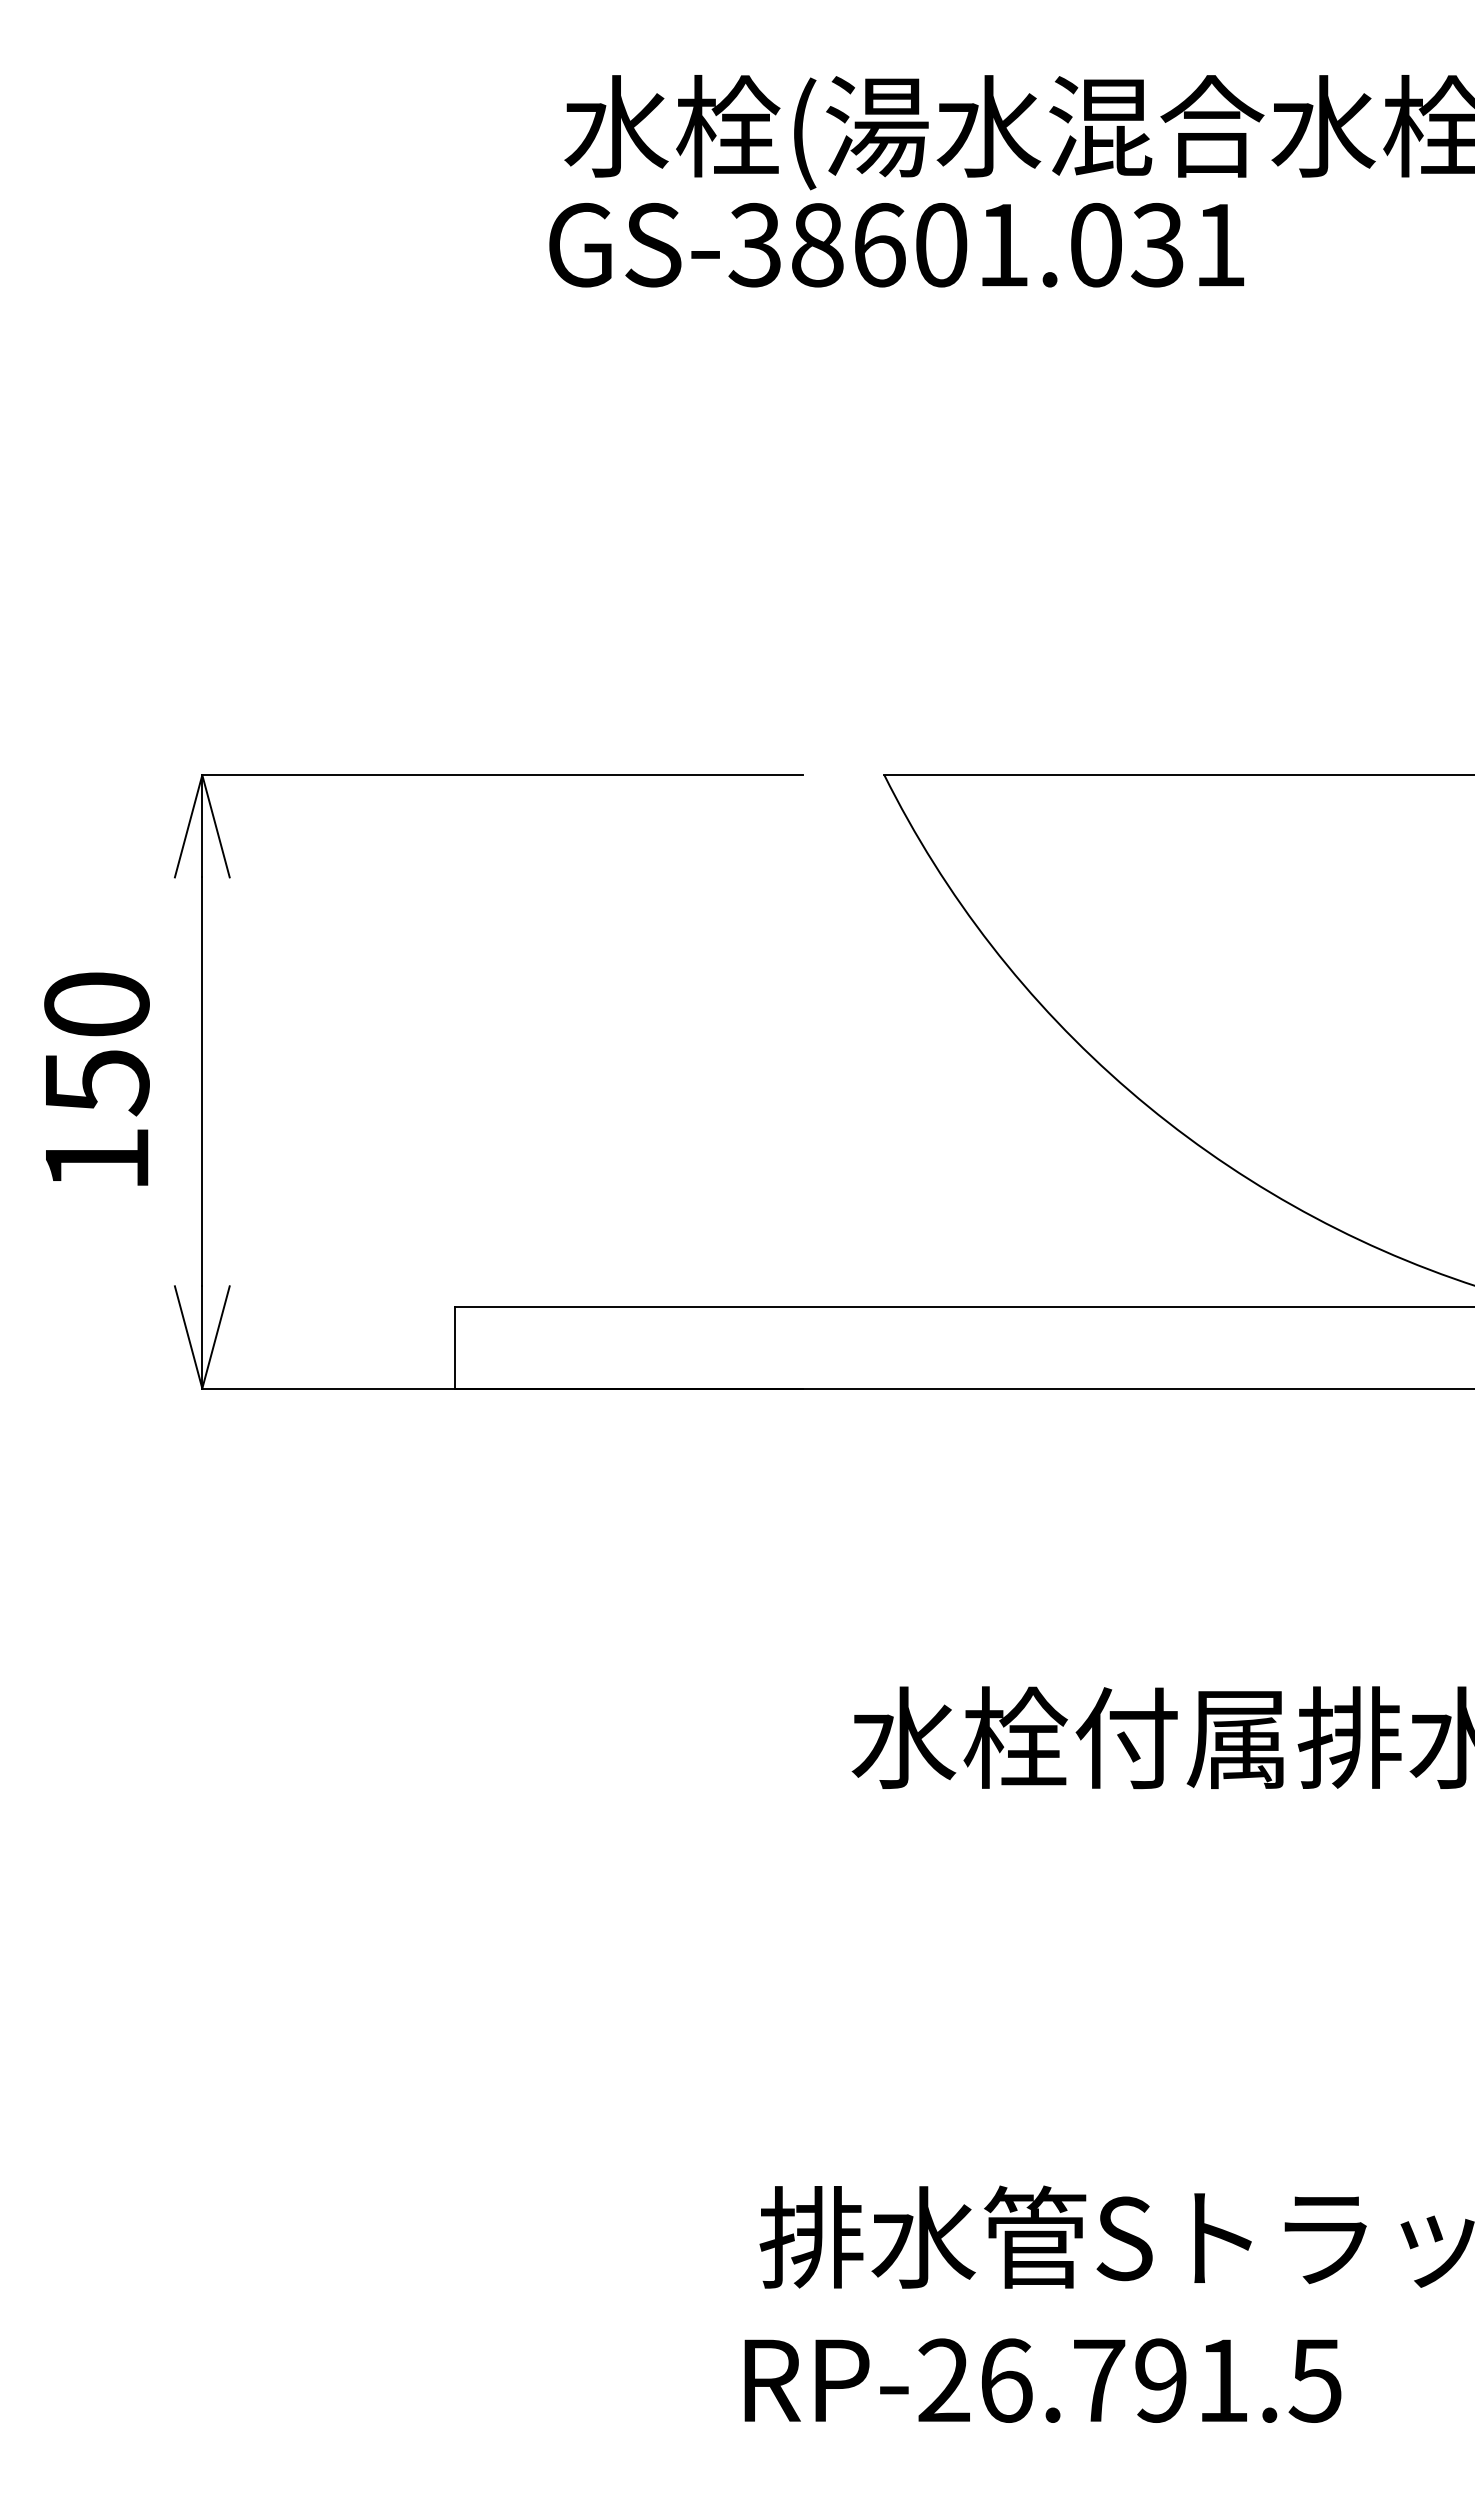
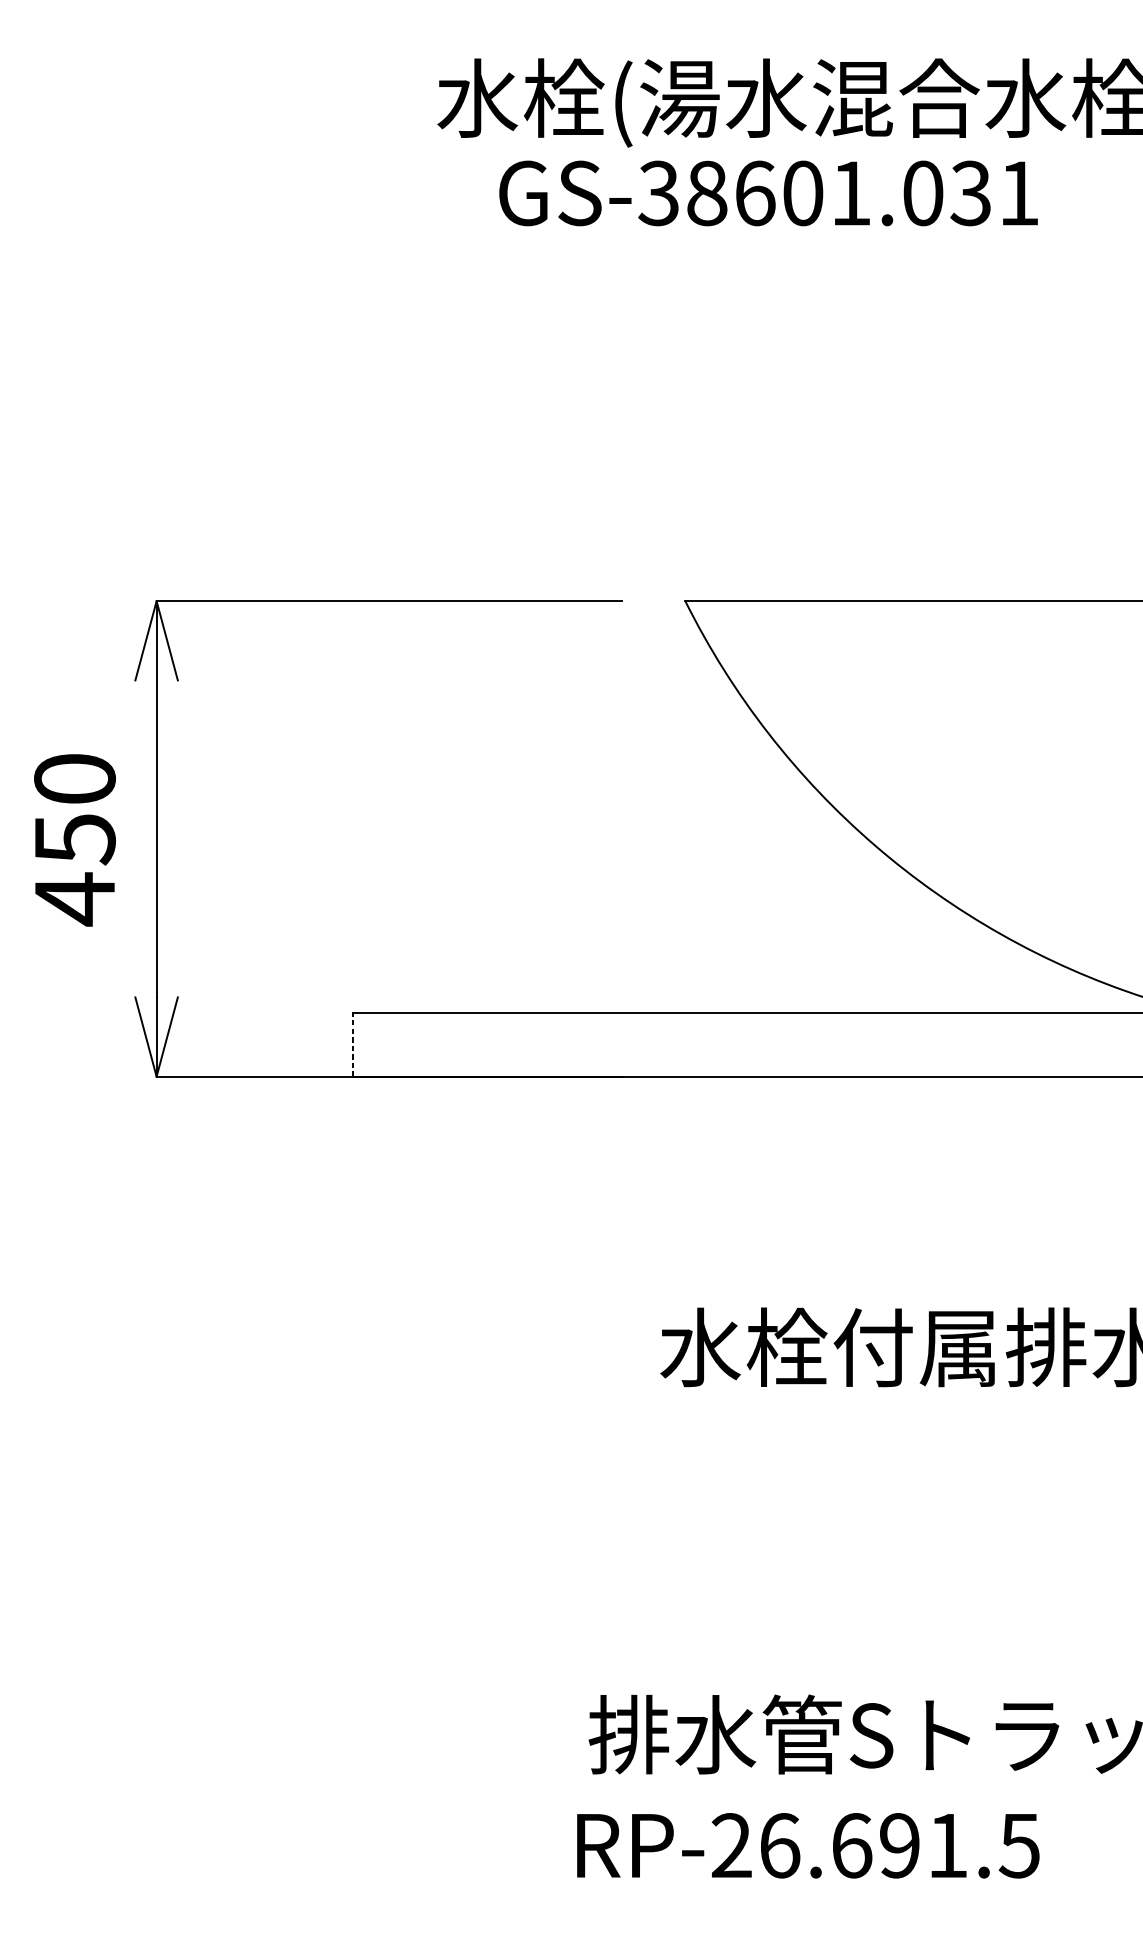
text: (896, 245) -> (768, 193), moved
text: (97, 1159) -> (75, 899), 150 -> 450
line: (455, 1347) -> (352, 1044), solid -> dashed
text: (1099, 2380) -> (852, 1845), RP-26.791.5 -> RP-26.691.5

